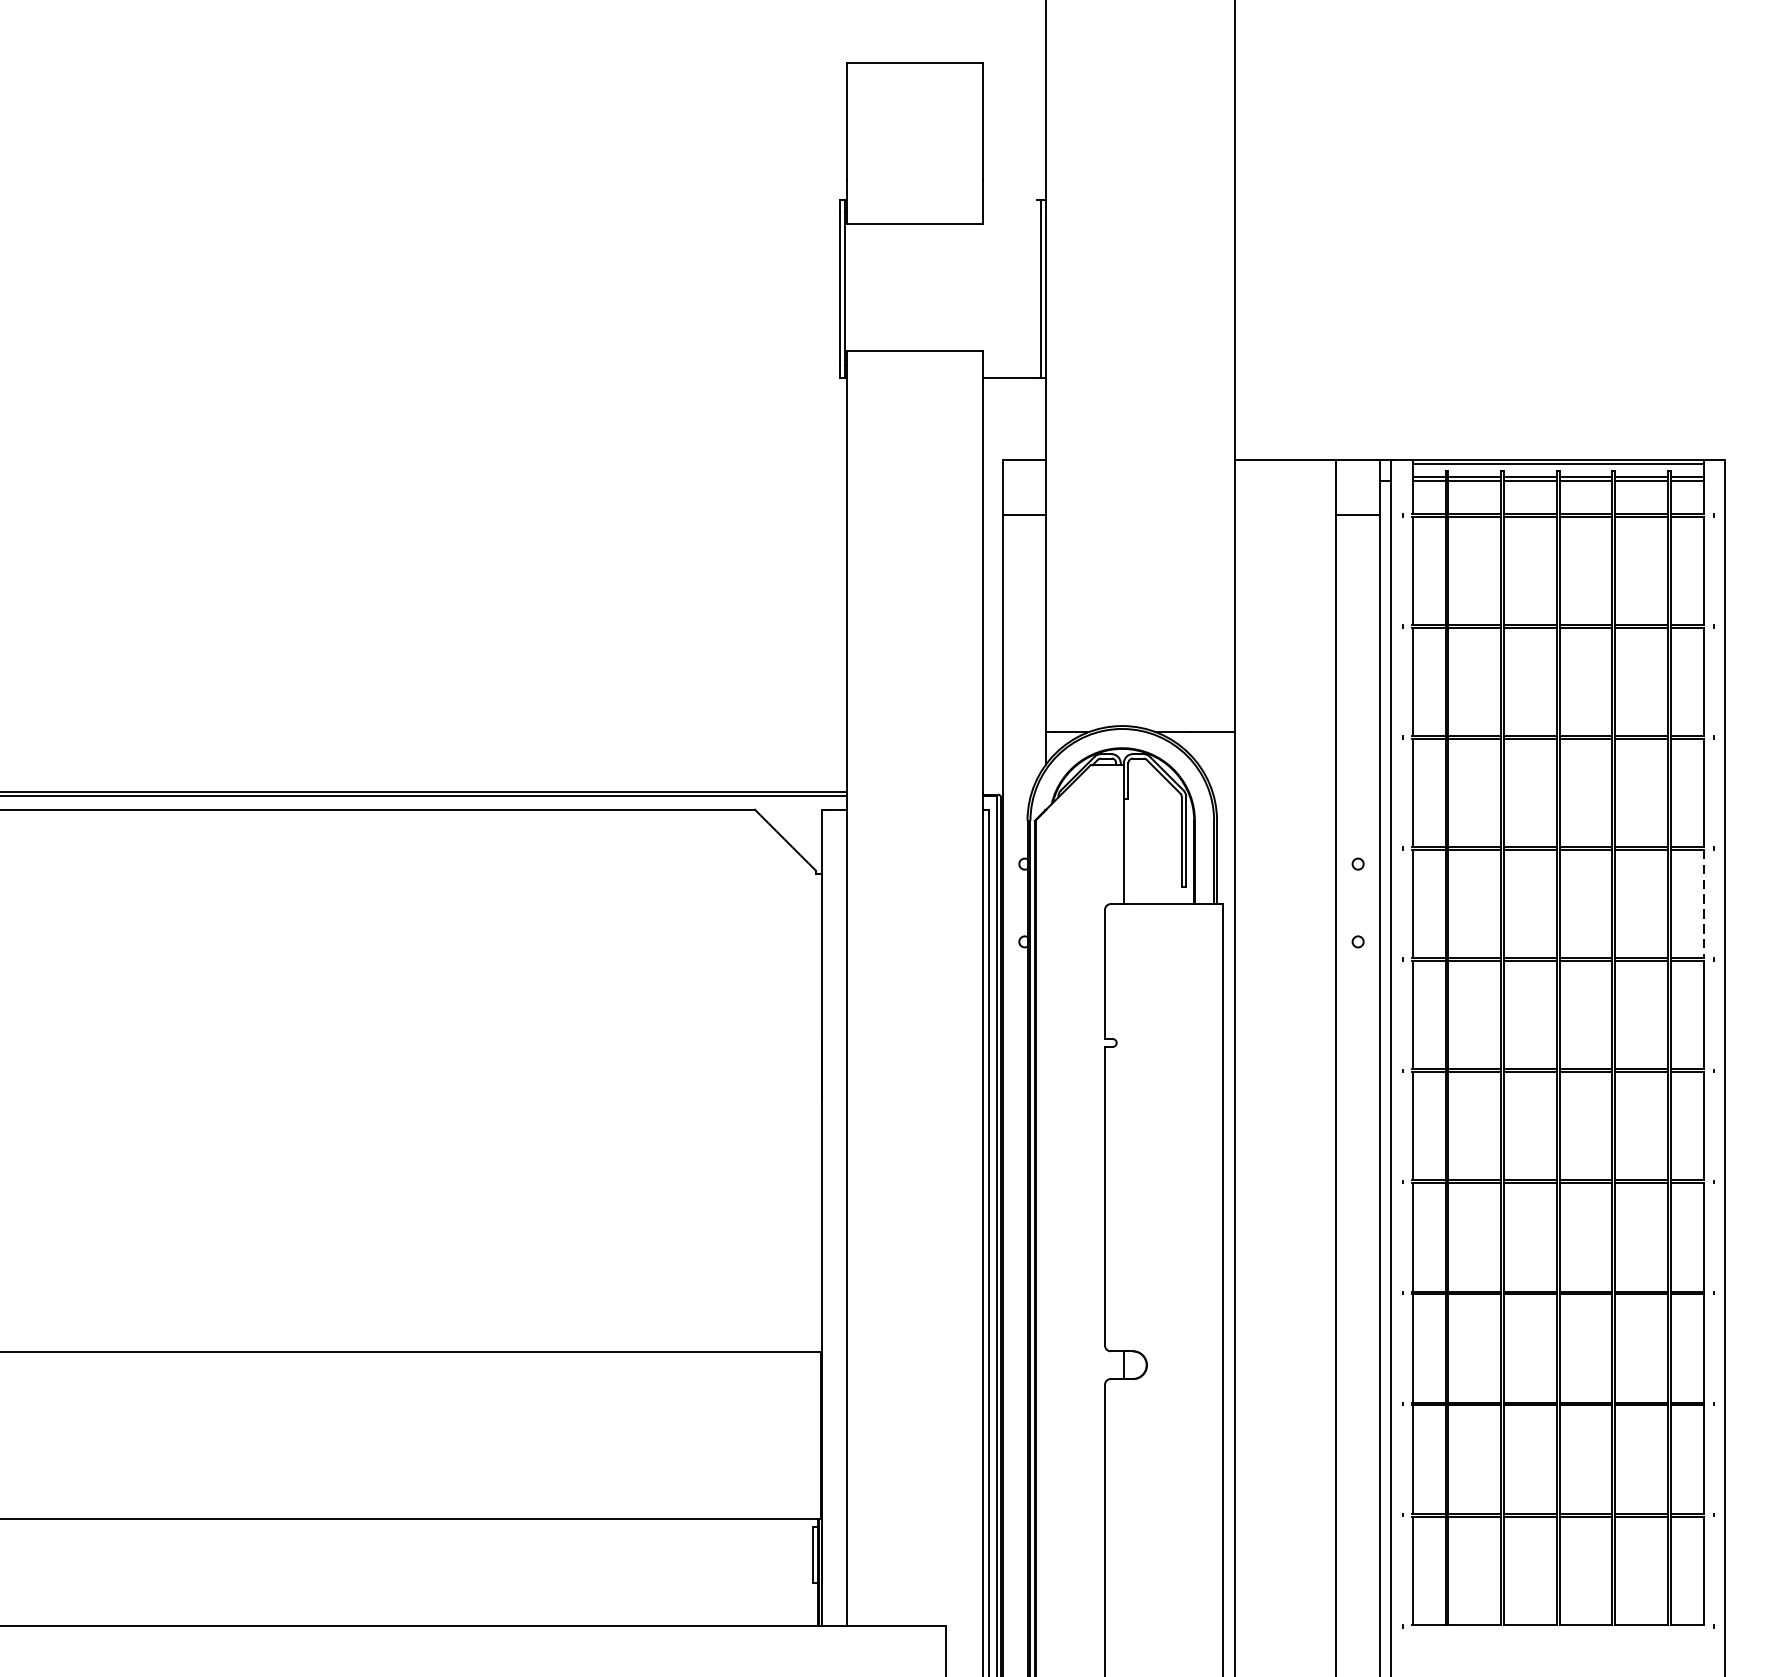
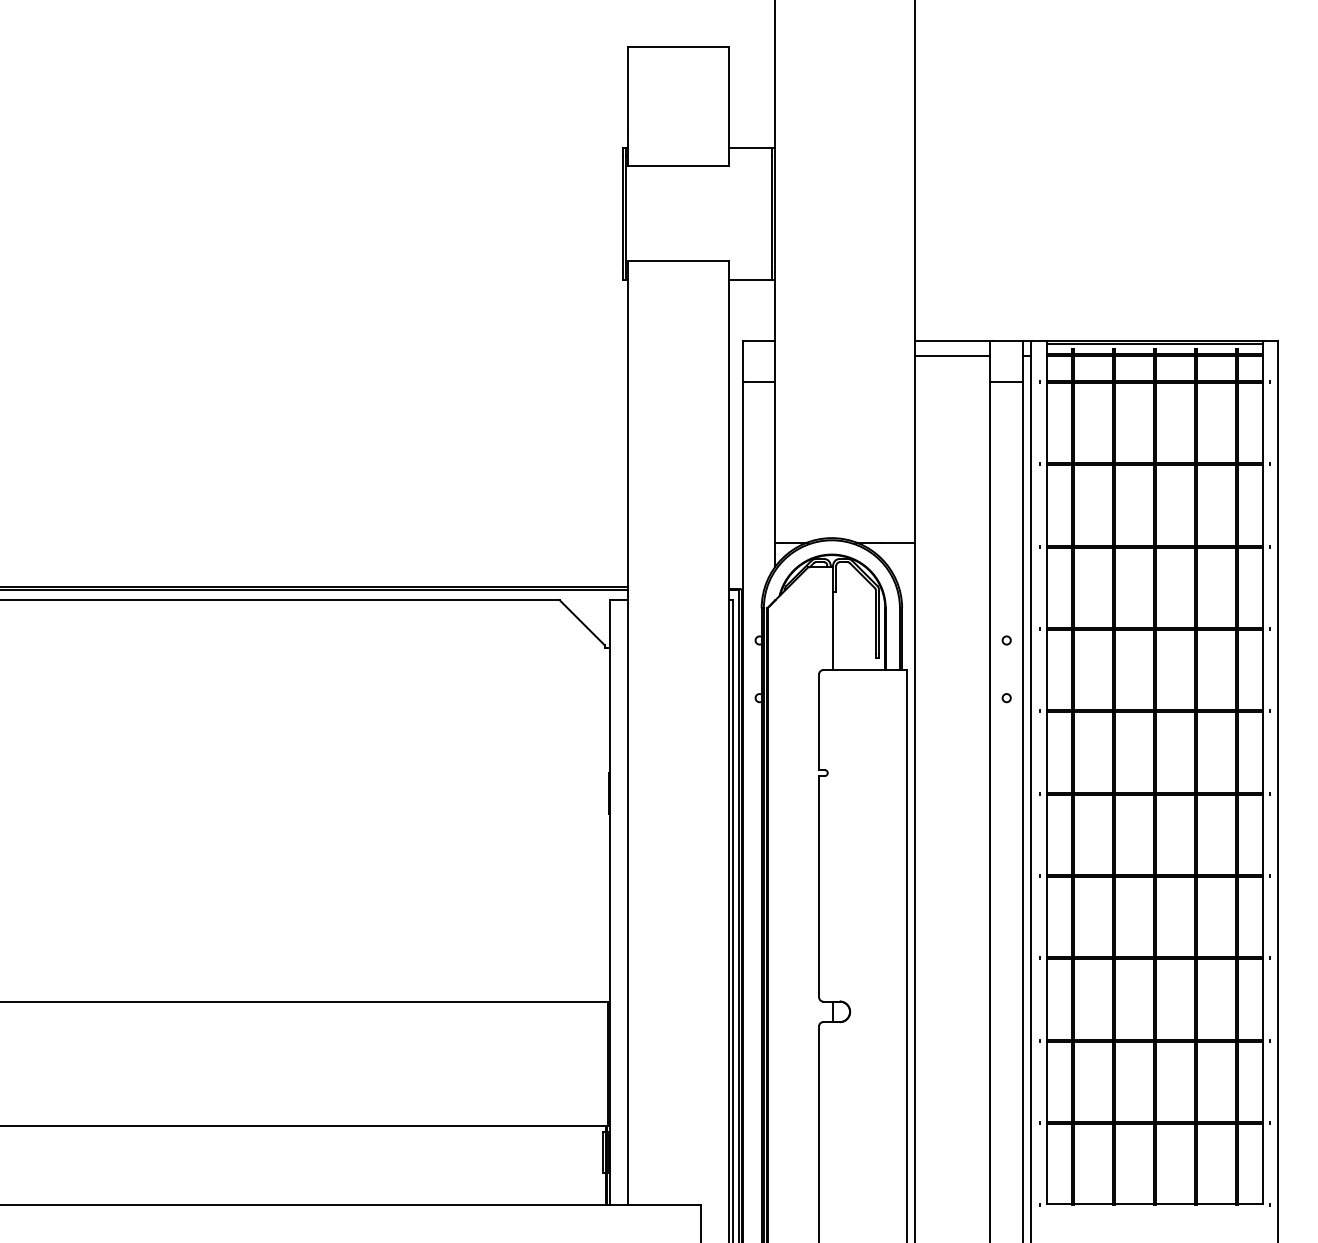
line: (1009, 200) -> (748, 148), added
line: (1284, 480) -> (952, 356), added
line: (1703, 904) -> (1262, 670), dashed -> solid

